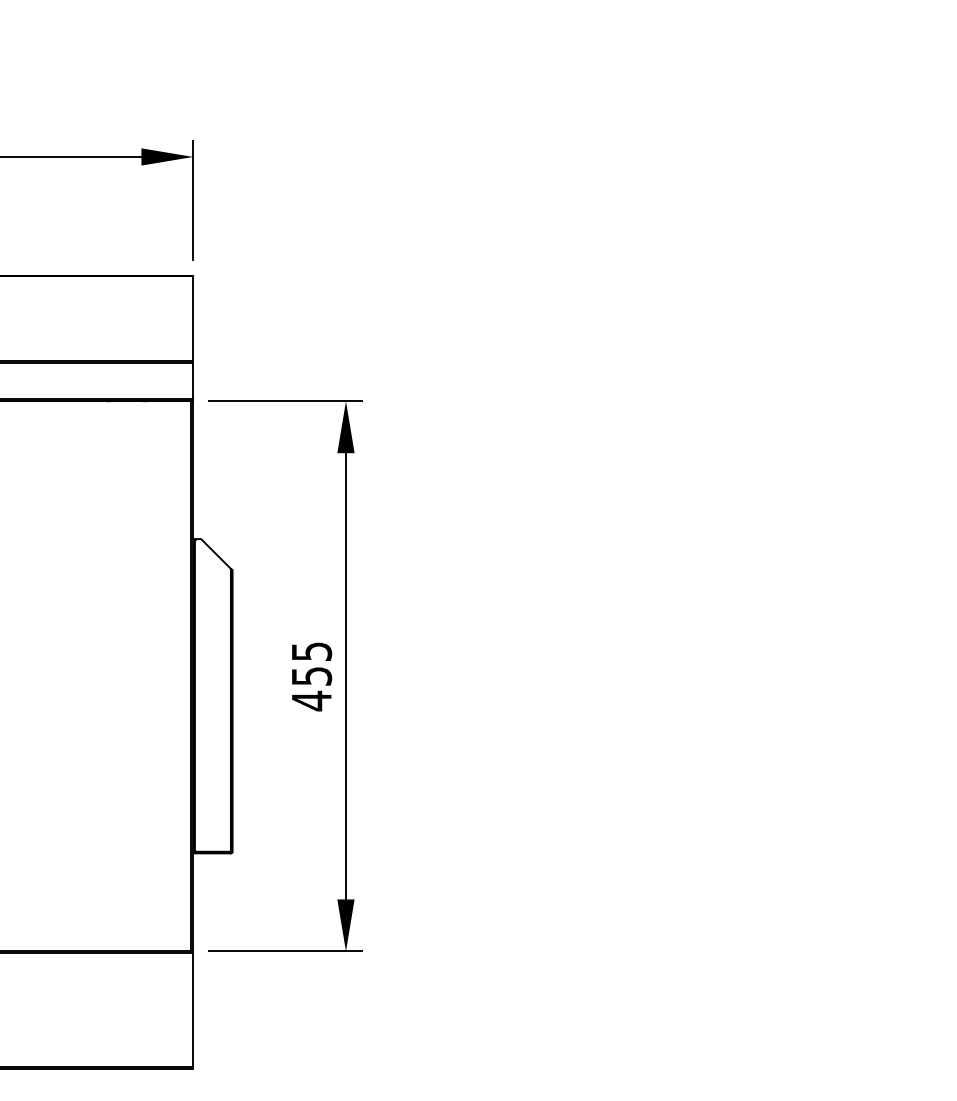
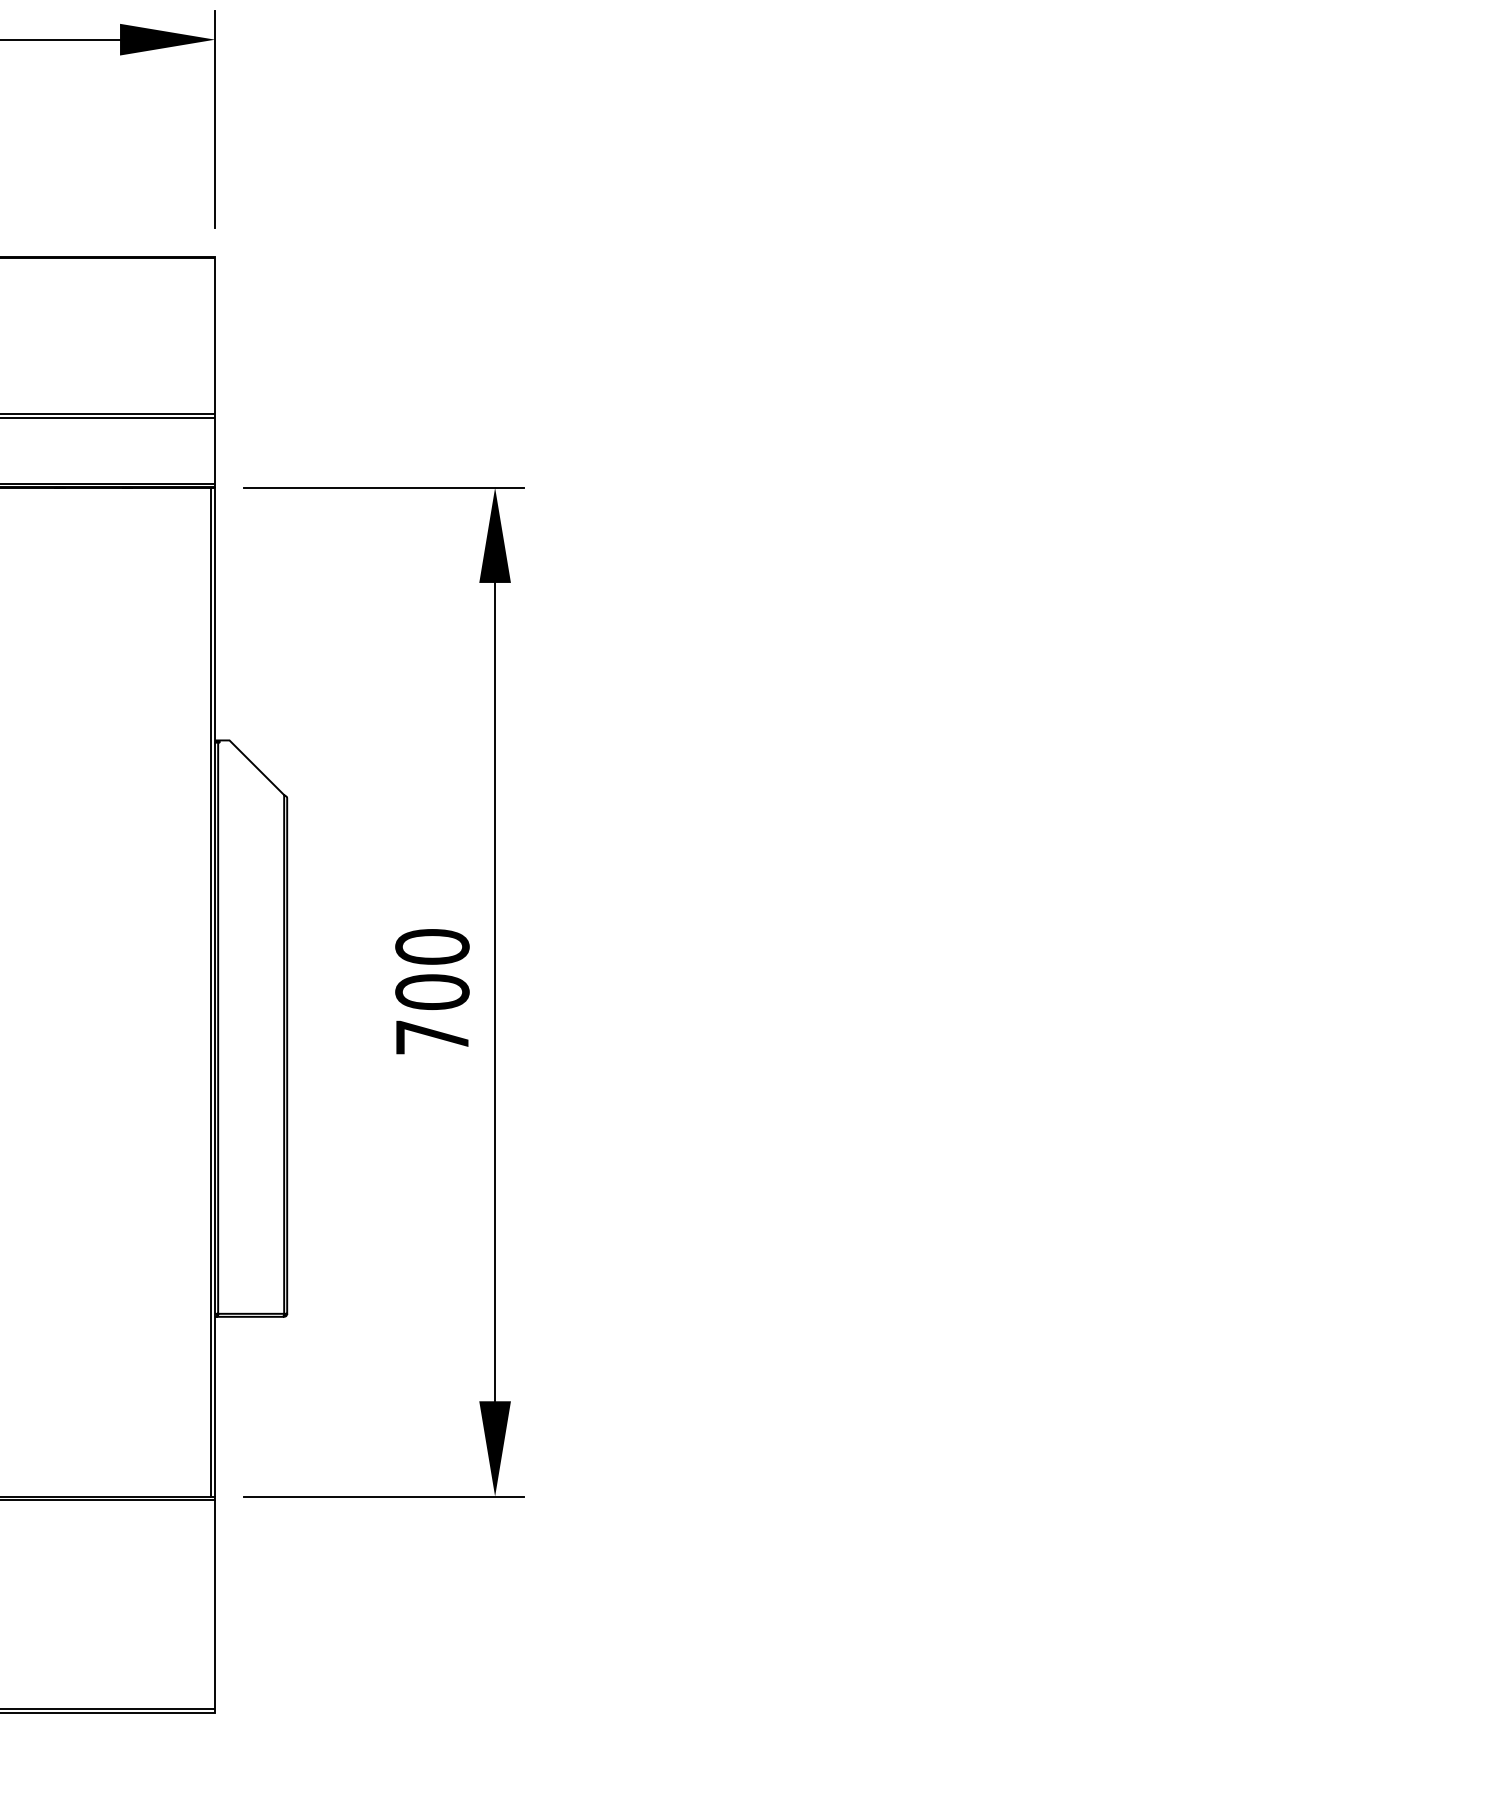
text: (311, 676) -> (431, 992), 455 -> 700

